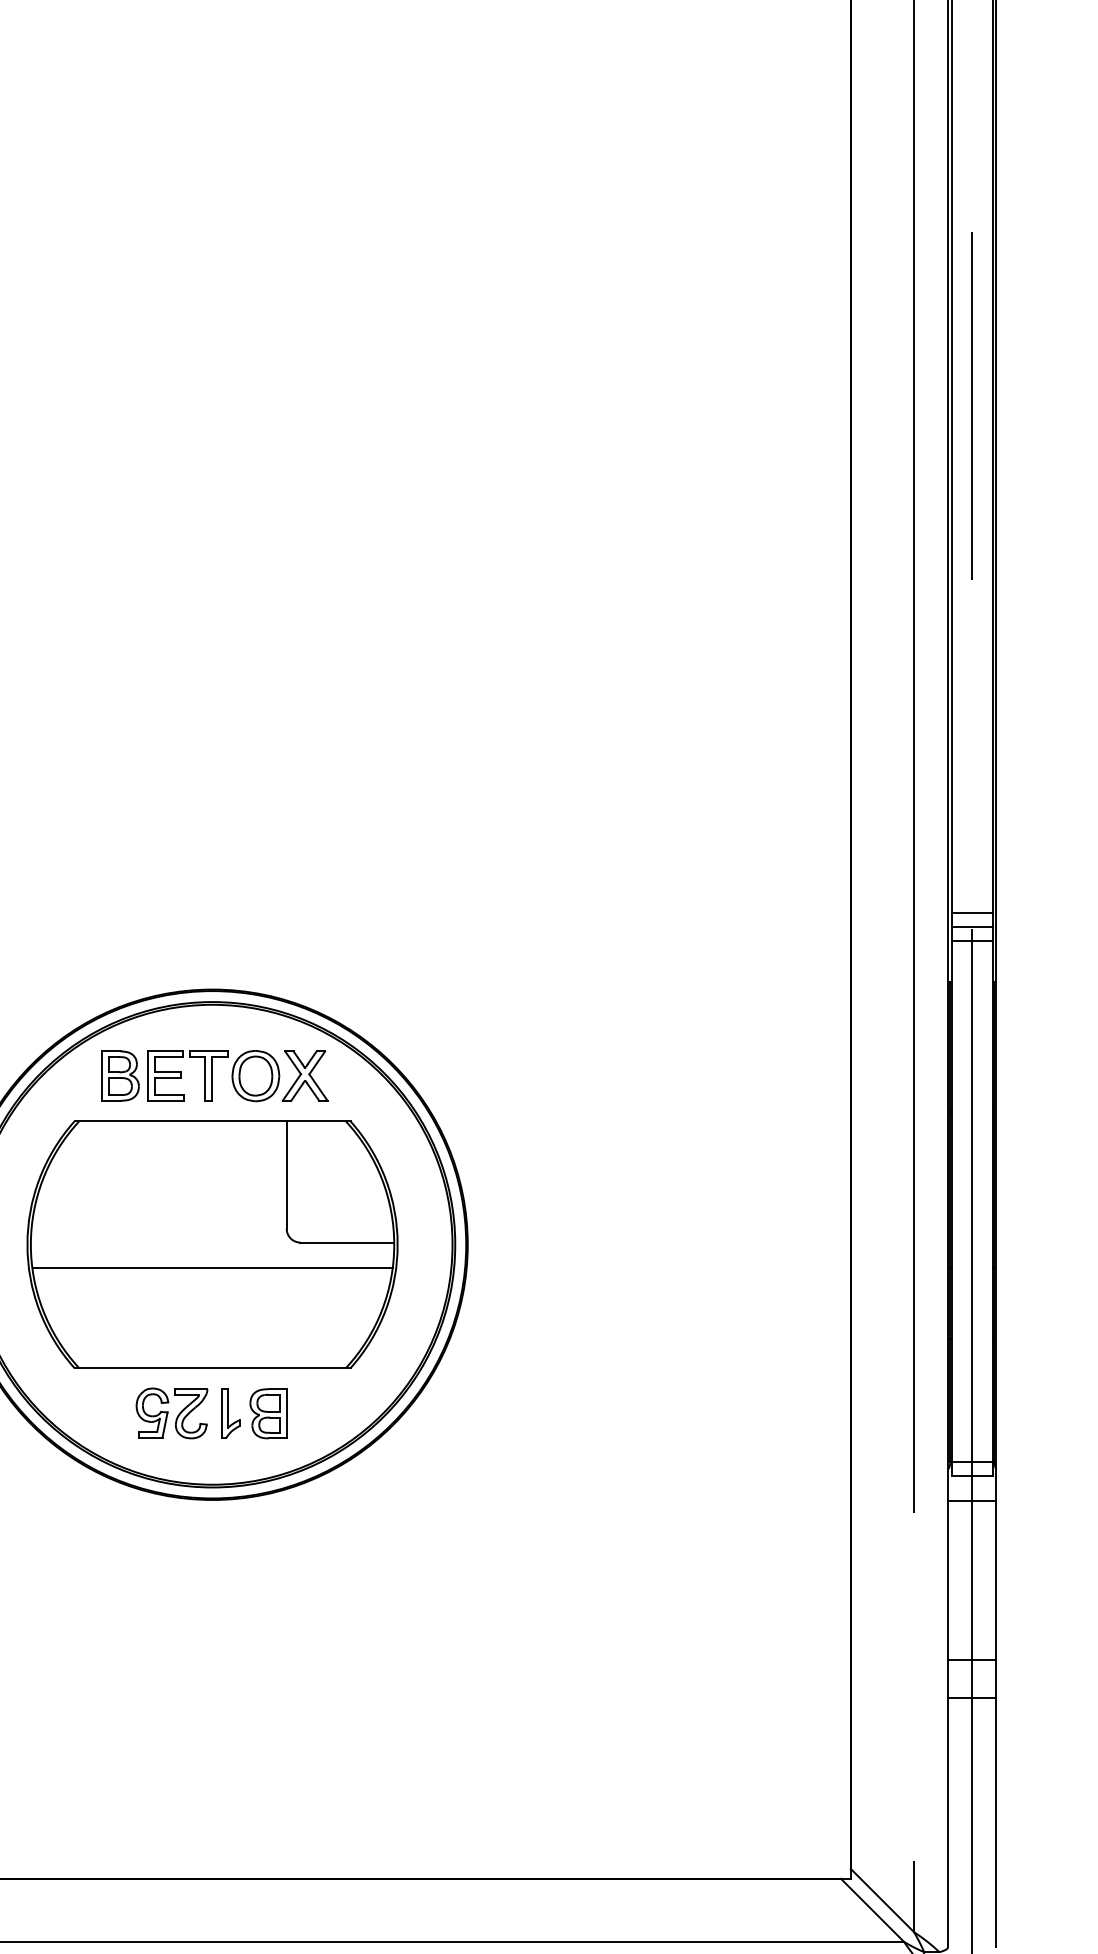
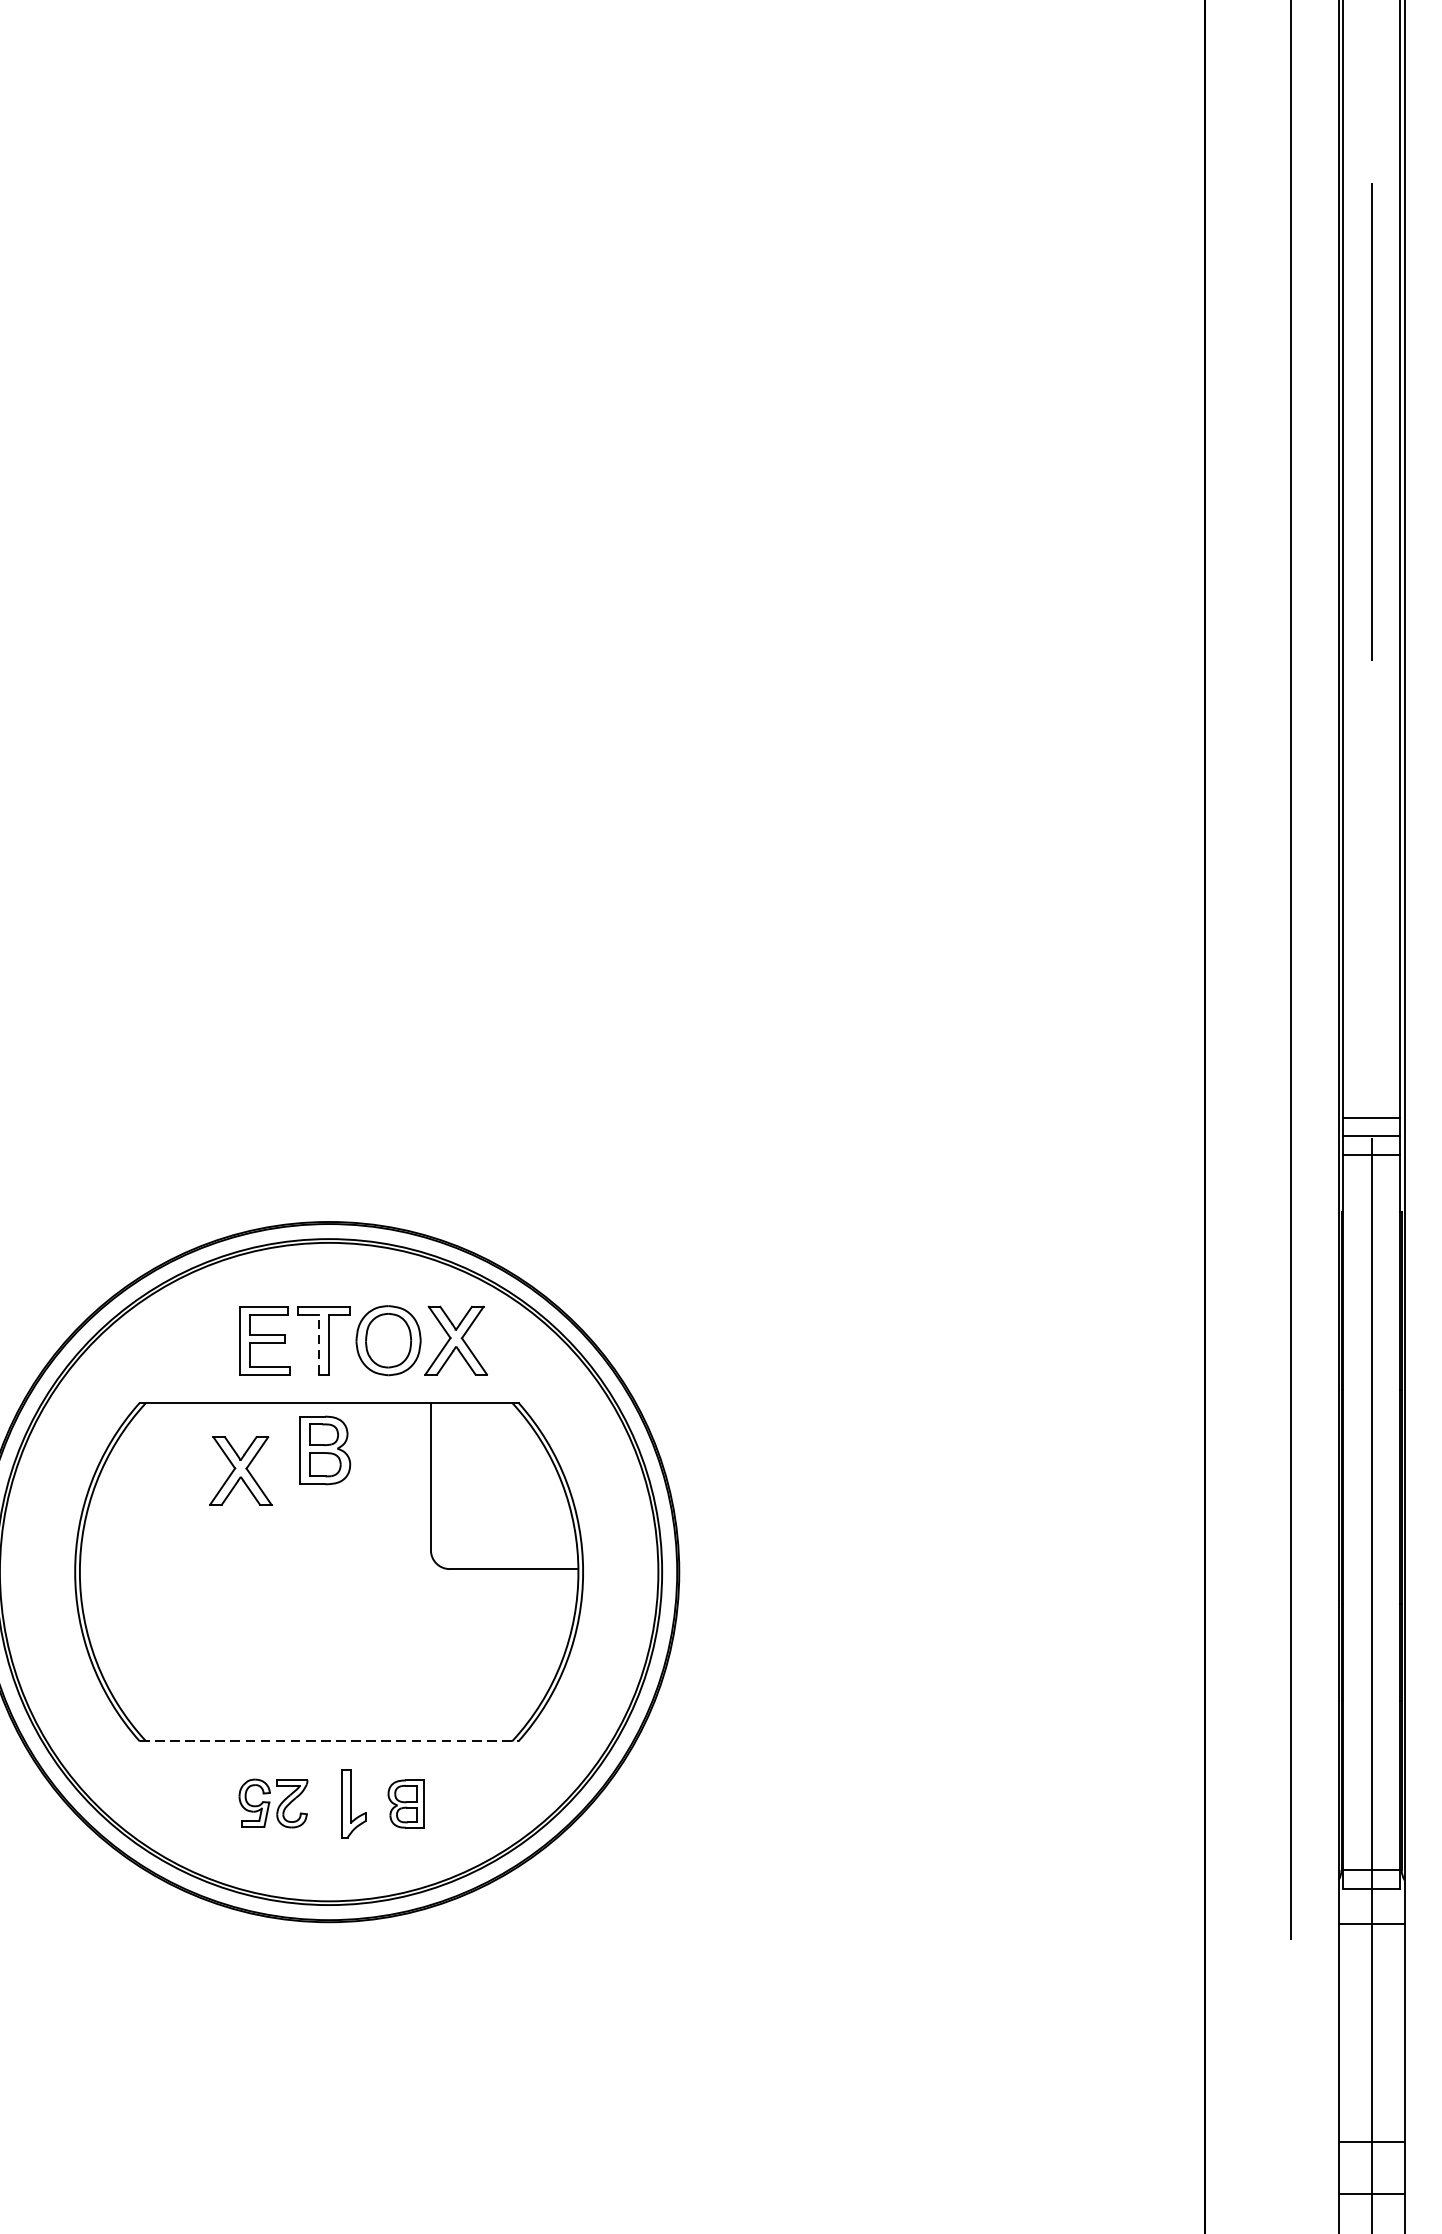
part: (120, 1075) -> (324, 1449), moved
line: (205, 1078) -> (319, 1343), solid -> dashed
part: (147, 1170) -> (239, 1470), added
line: (212, 1268) -> (329, 1604), removed
line: (213, 1368) -> (330, 1741), solid -> dashed
part: (171, 1413) -> (272, 1803), size x0.7
part: (268, 1413) -> (405, 1803), size x0.7

